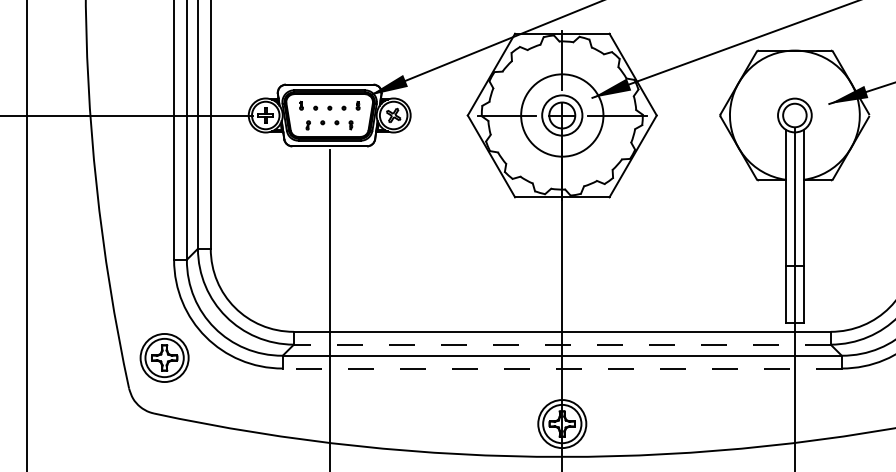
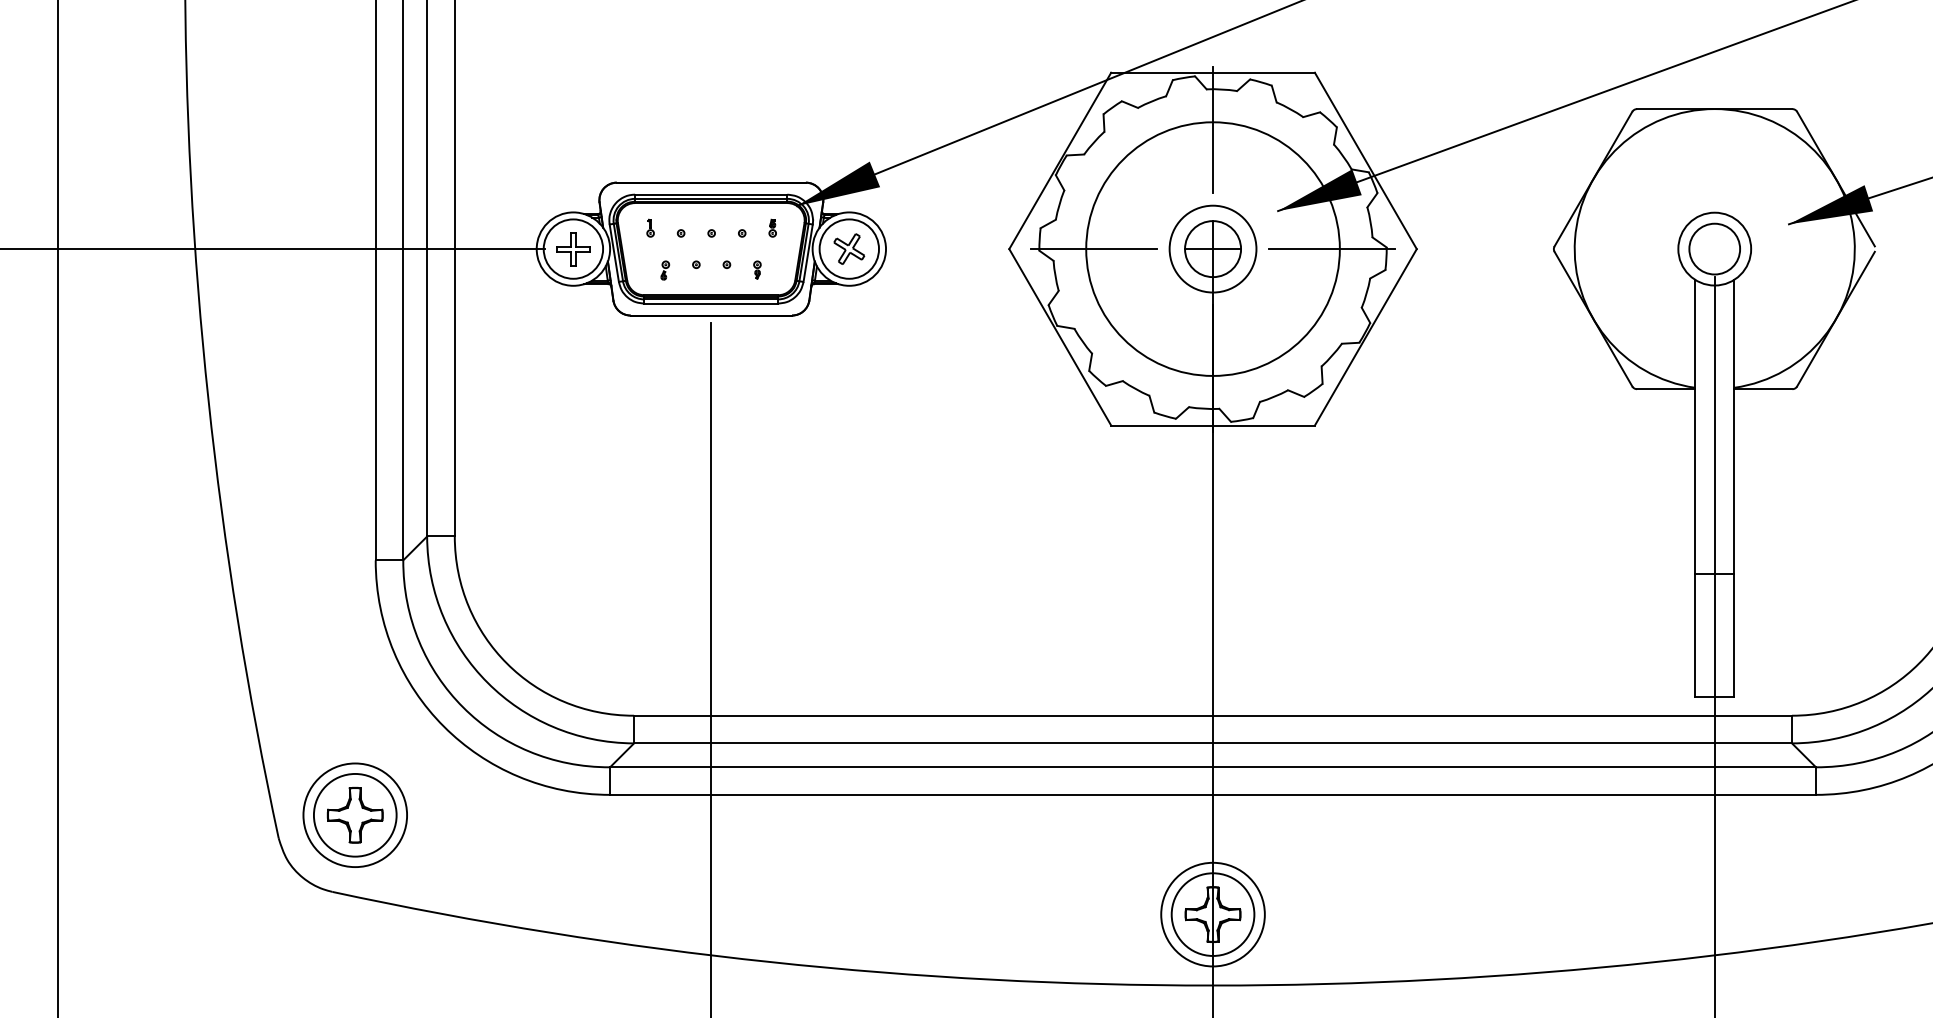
circle: (562, 115) -> (1213, 249), size x1.43
line: (561, 344) -> (1211, 743), dashed -> solid
part: (164, 357) -> (354, 814), moved
line: (562, 368) -> (1213, 794), dashed -> solid

